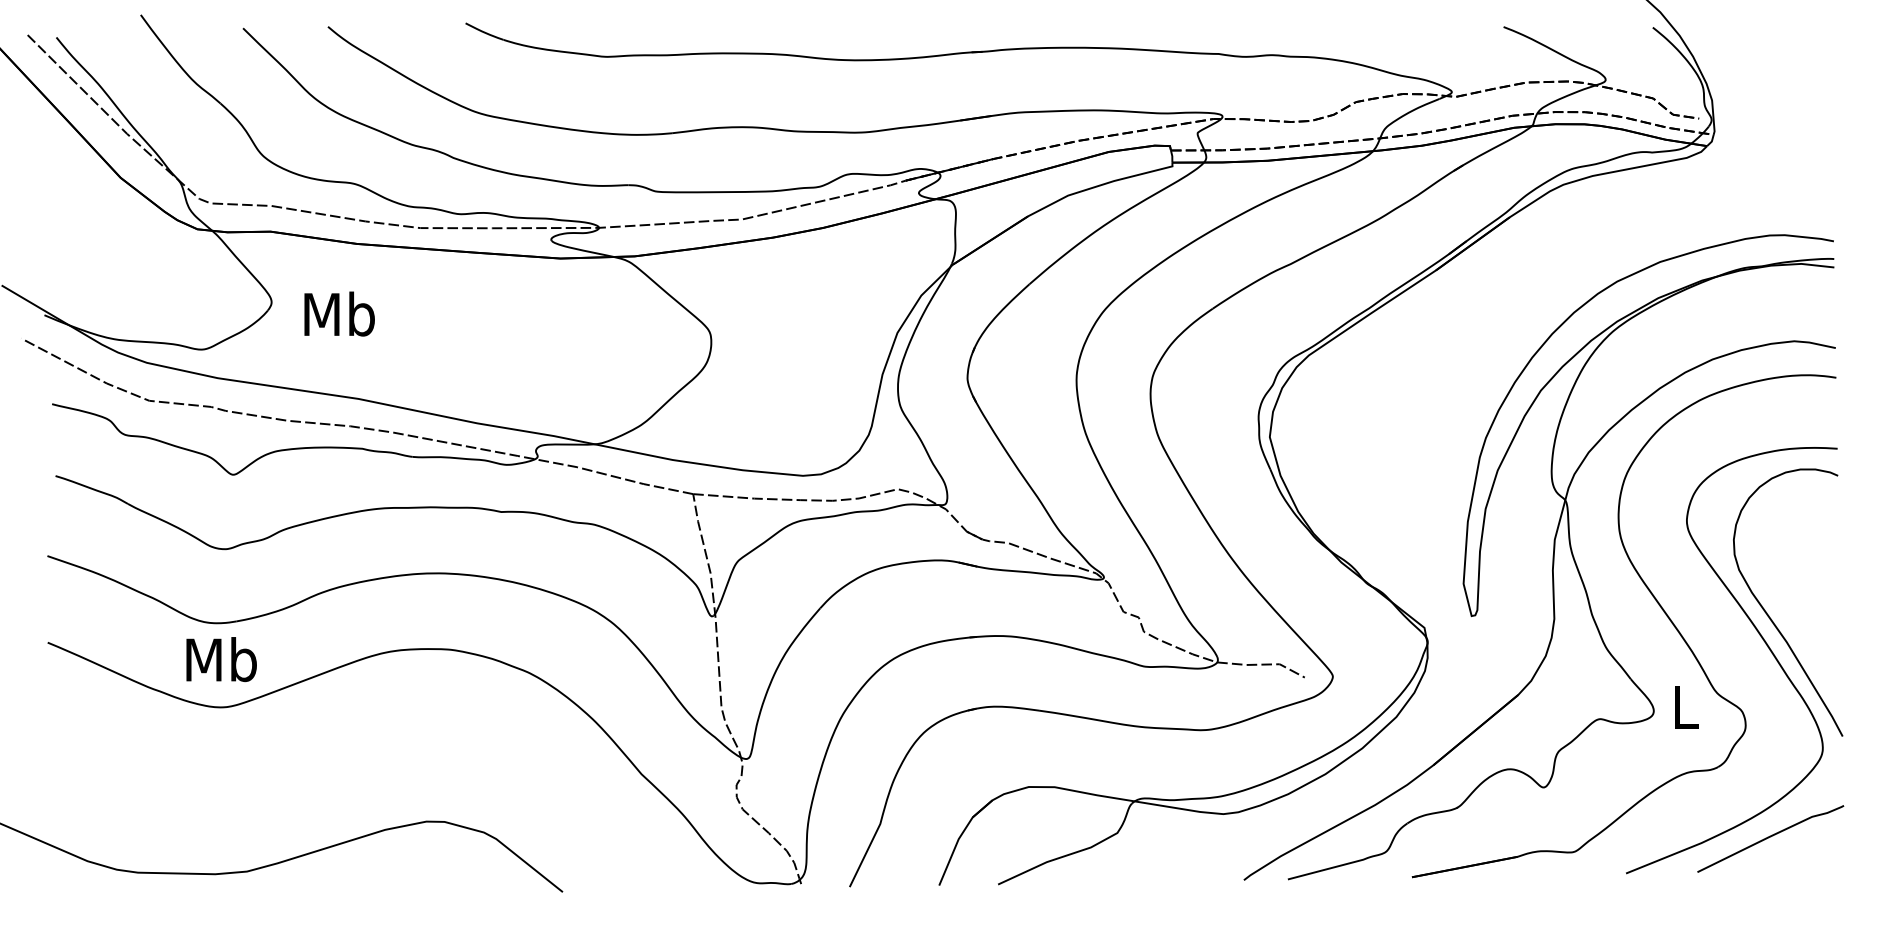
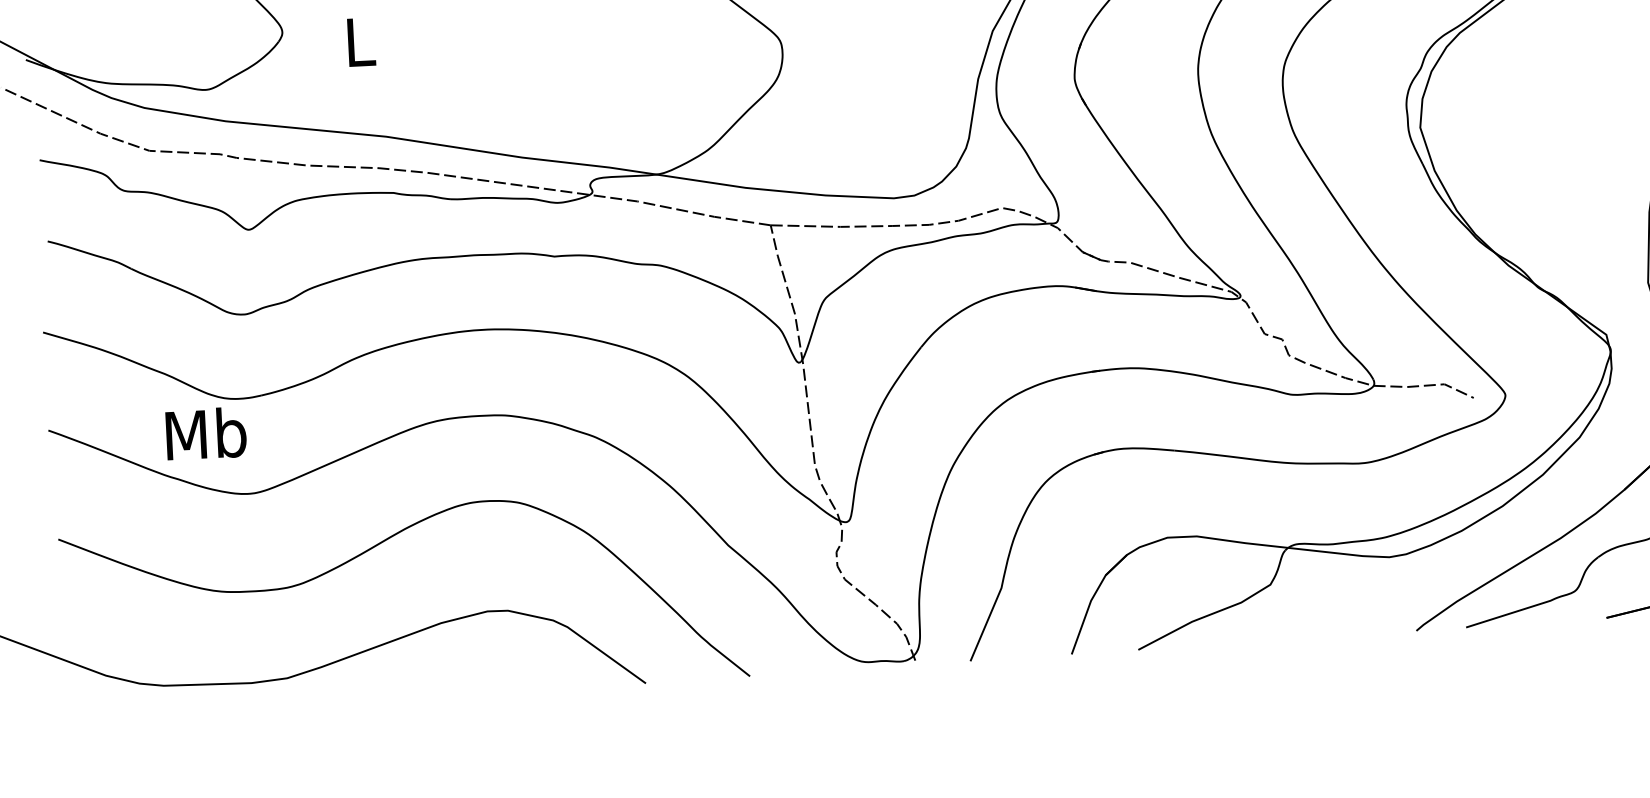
text: (339, 313) -> (359, 41), Mb -> L
text: (221, 659) -> (206, 433), moved
curve: (330, 760) -> (375, 547), added

